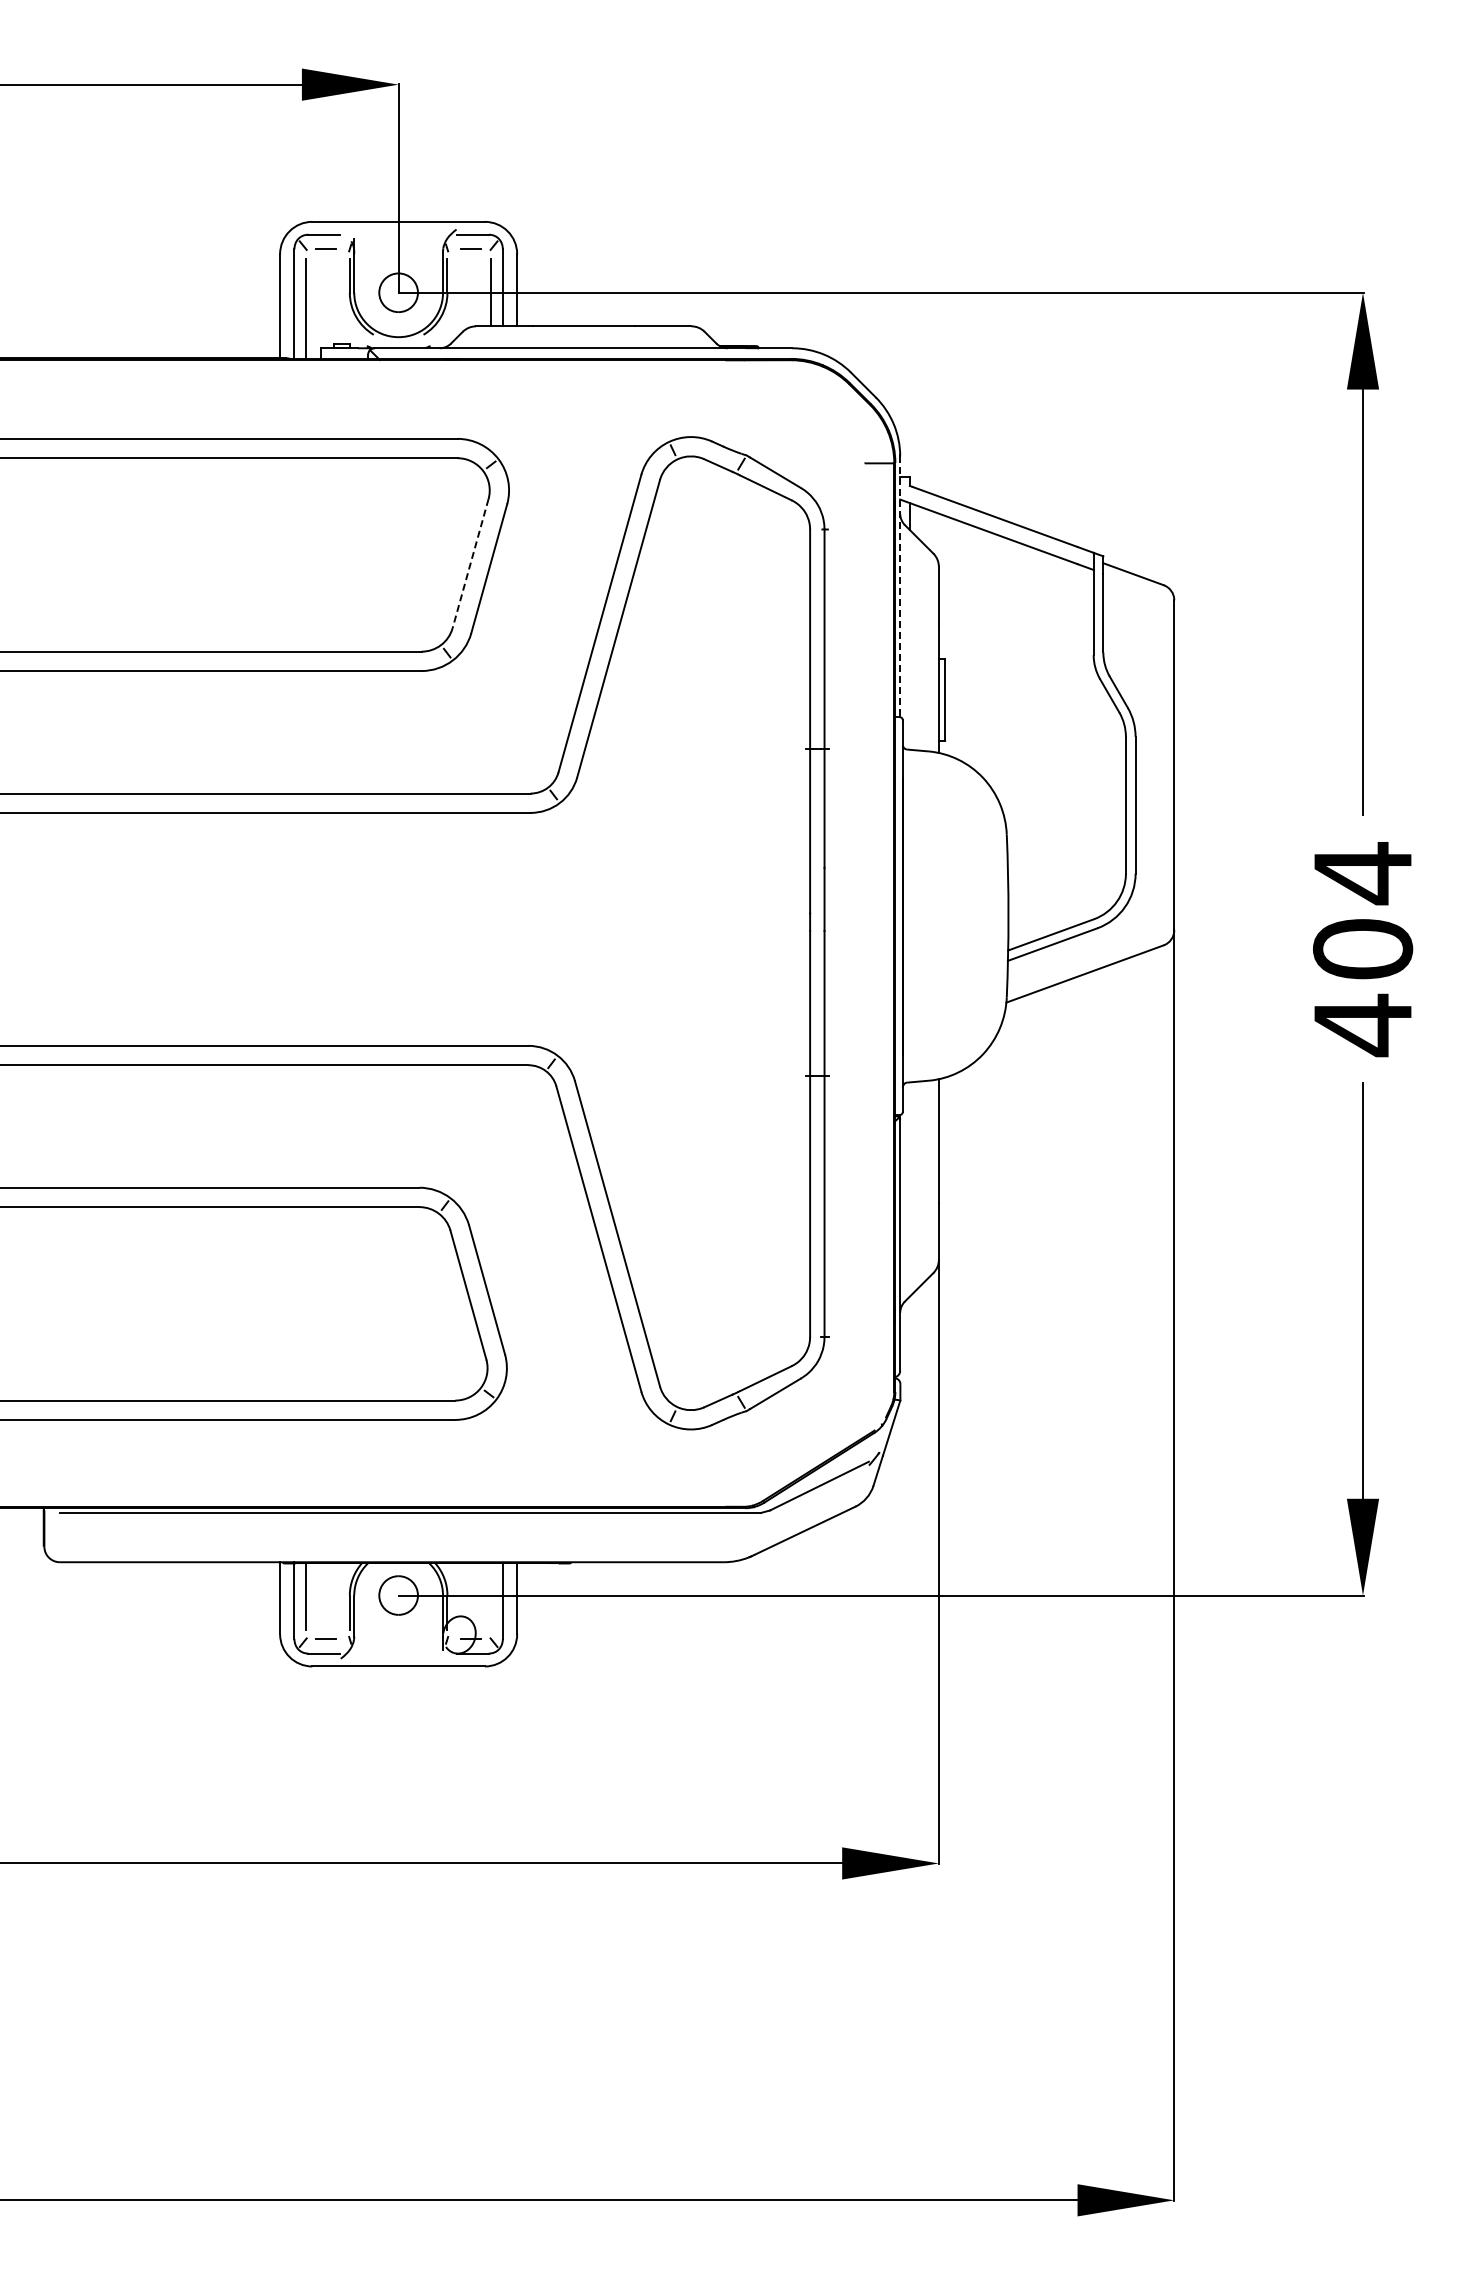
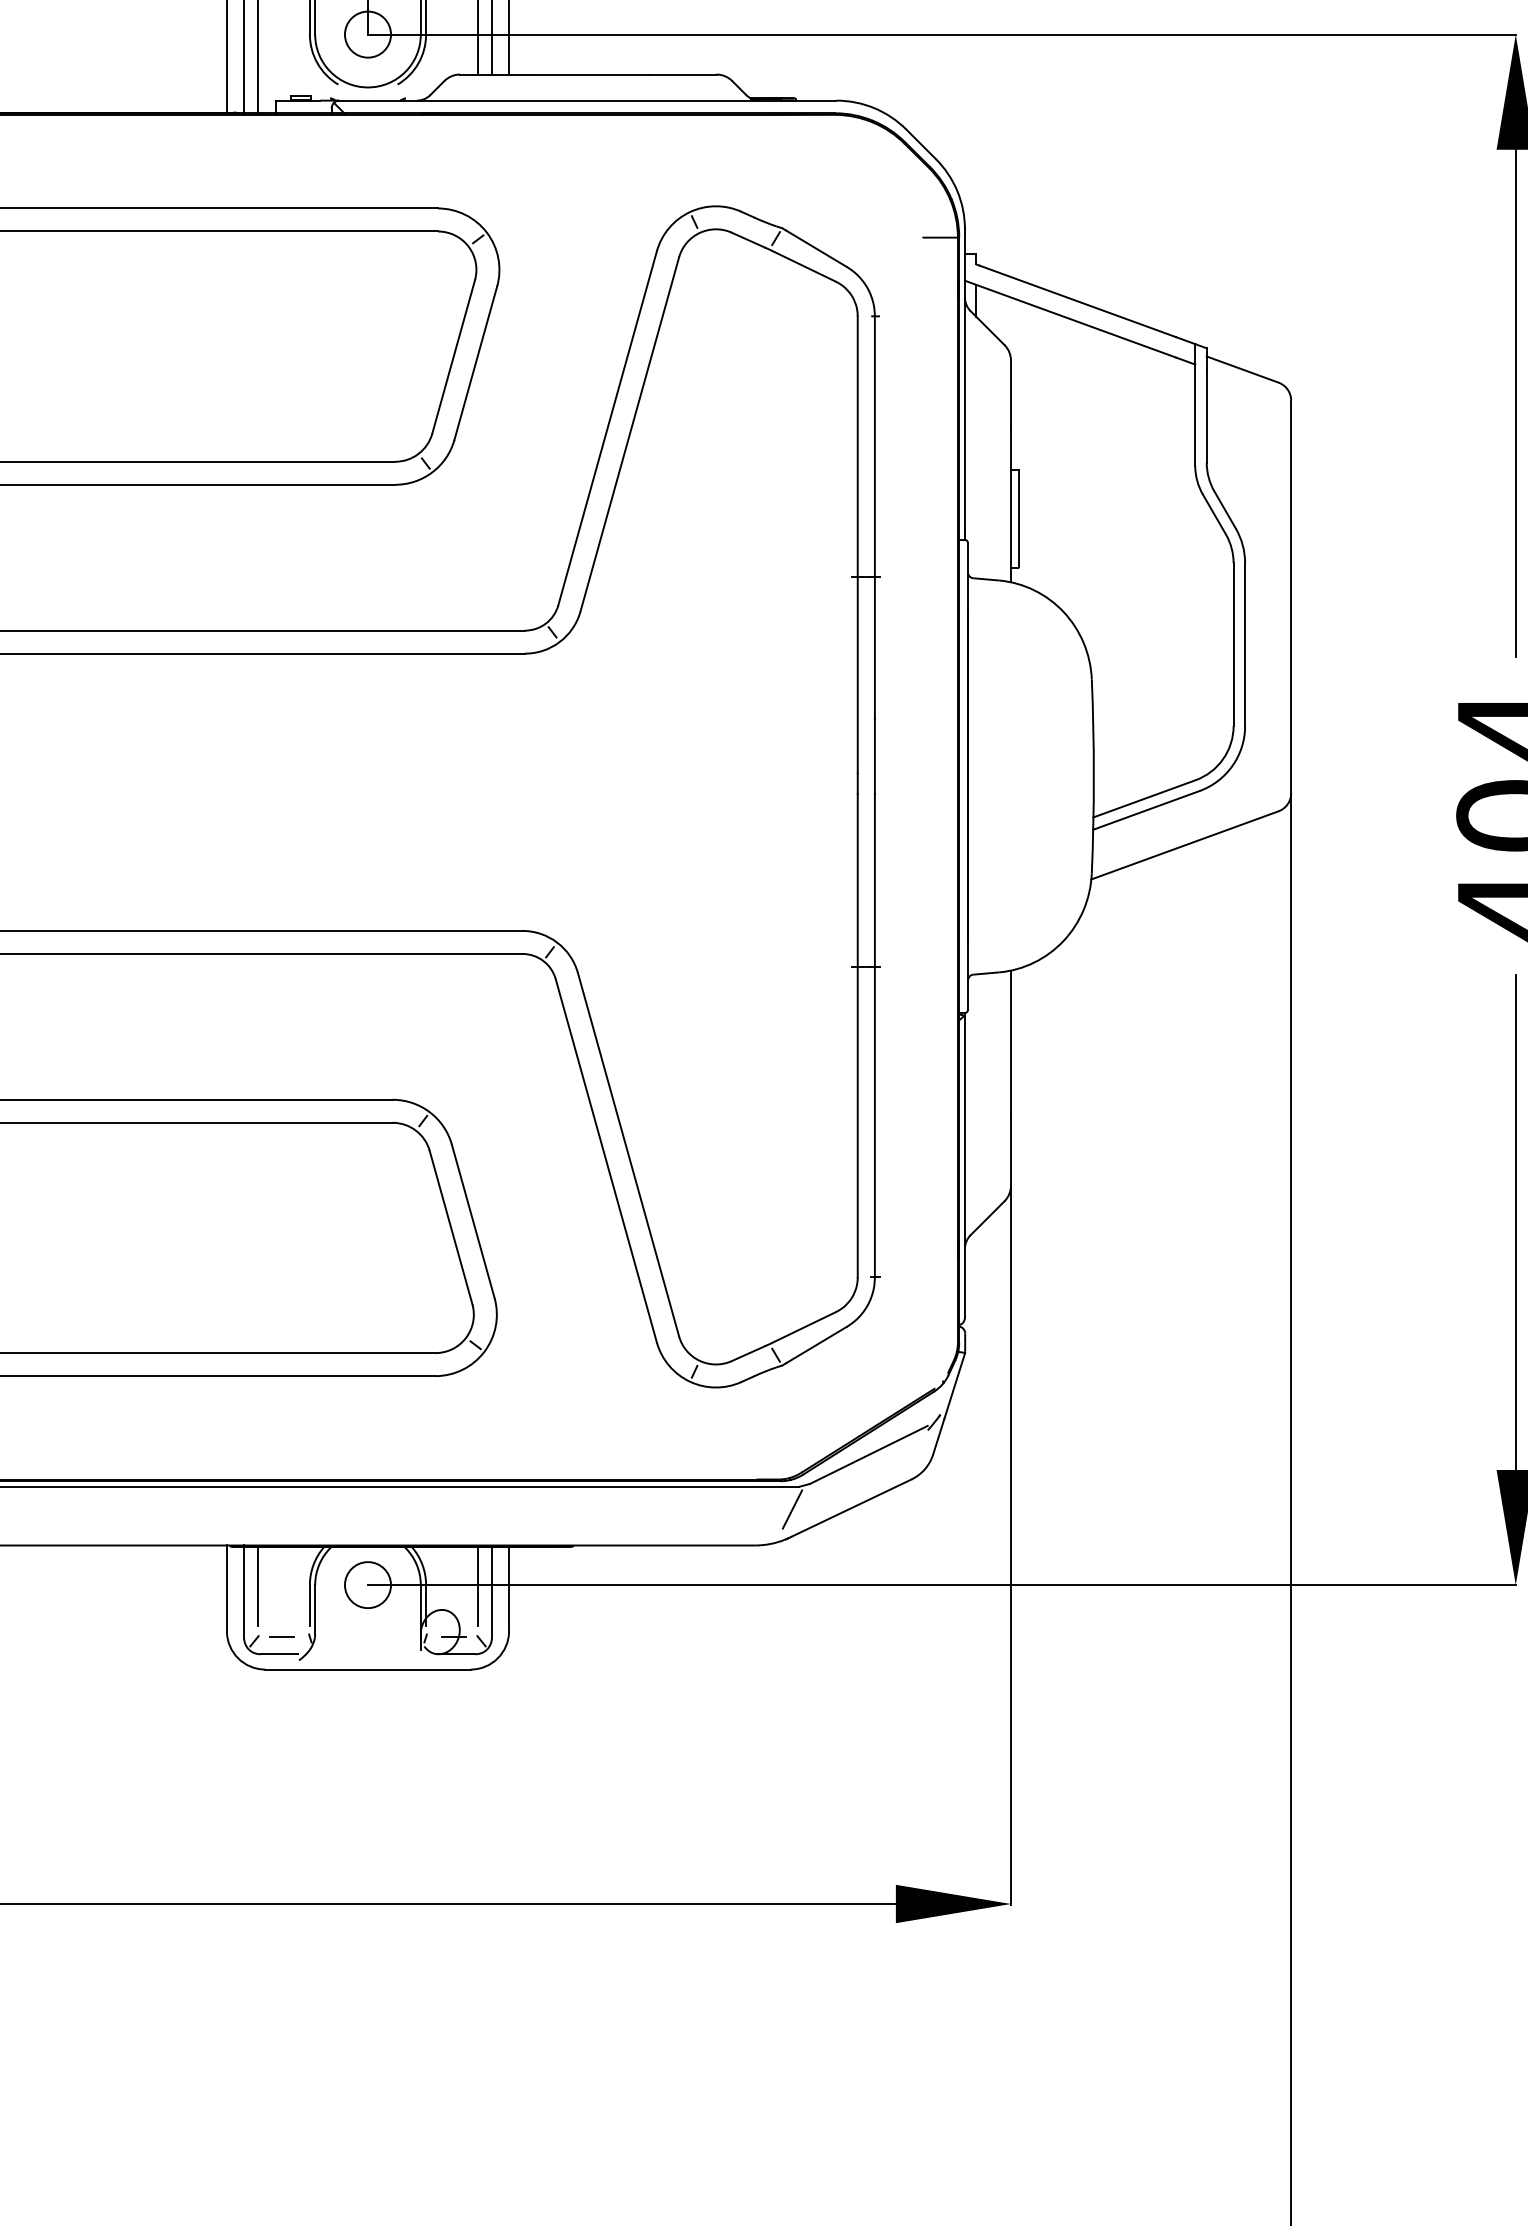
line: (470, 563) -> (453, 356), dashed -> solid
line: (900, 584) -> (965, 381), dashed -> solid
line: (755, 1531) -> (792, 1508), added
line: (491, 1596) -> (478, 1586), added

